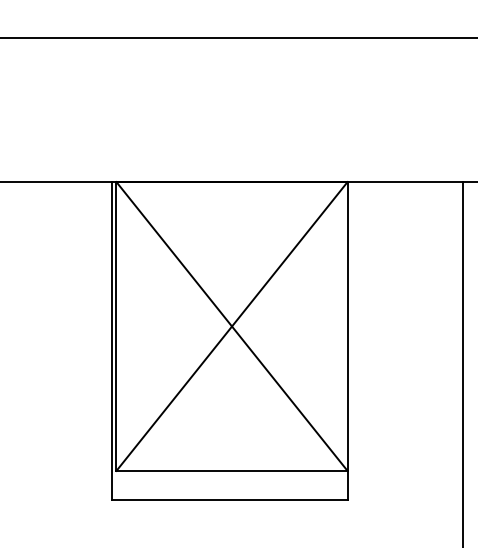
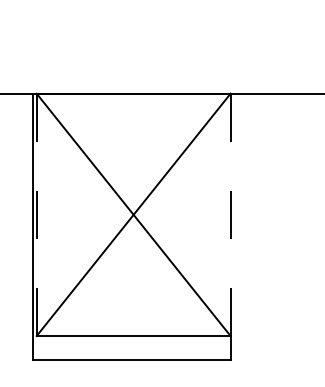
line: (116, 327) -> (36, 215), solid -> dashed
line: (347, 327) -> (230, 215), solid -> dashed

